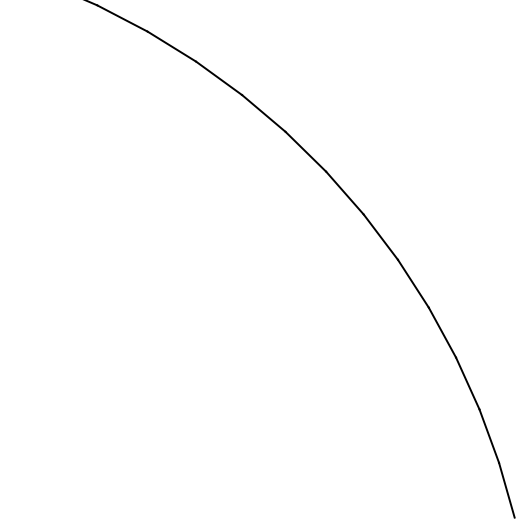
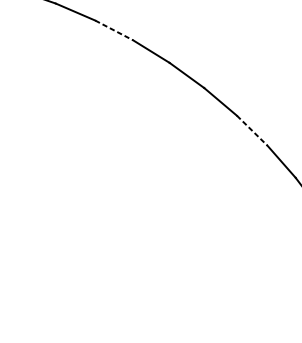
line: (122, 18) -> (114, 30), solid -> dashed
line: (306, 152) -> (252, 131), solid -> dashed

